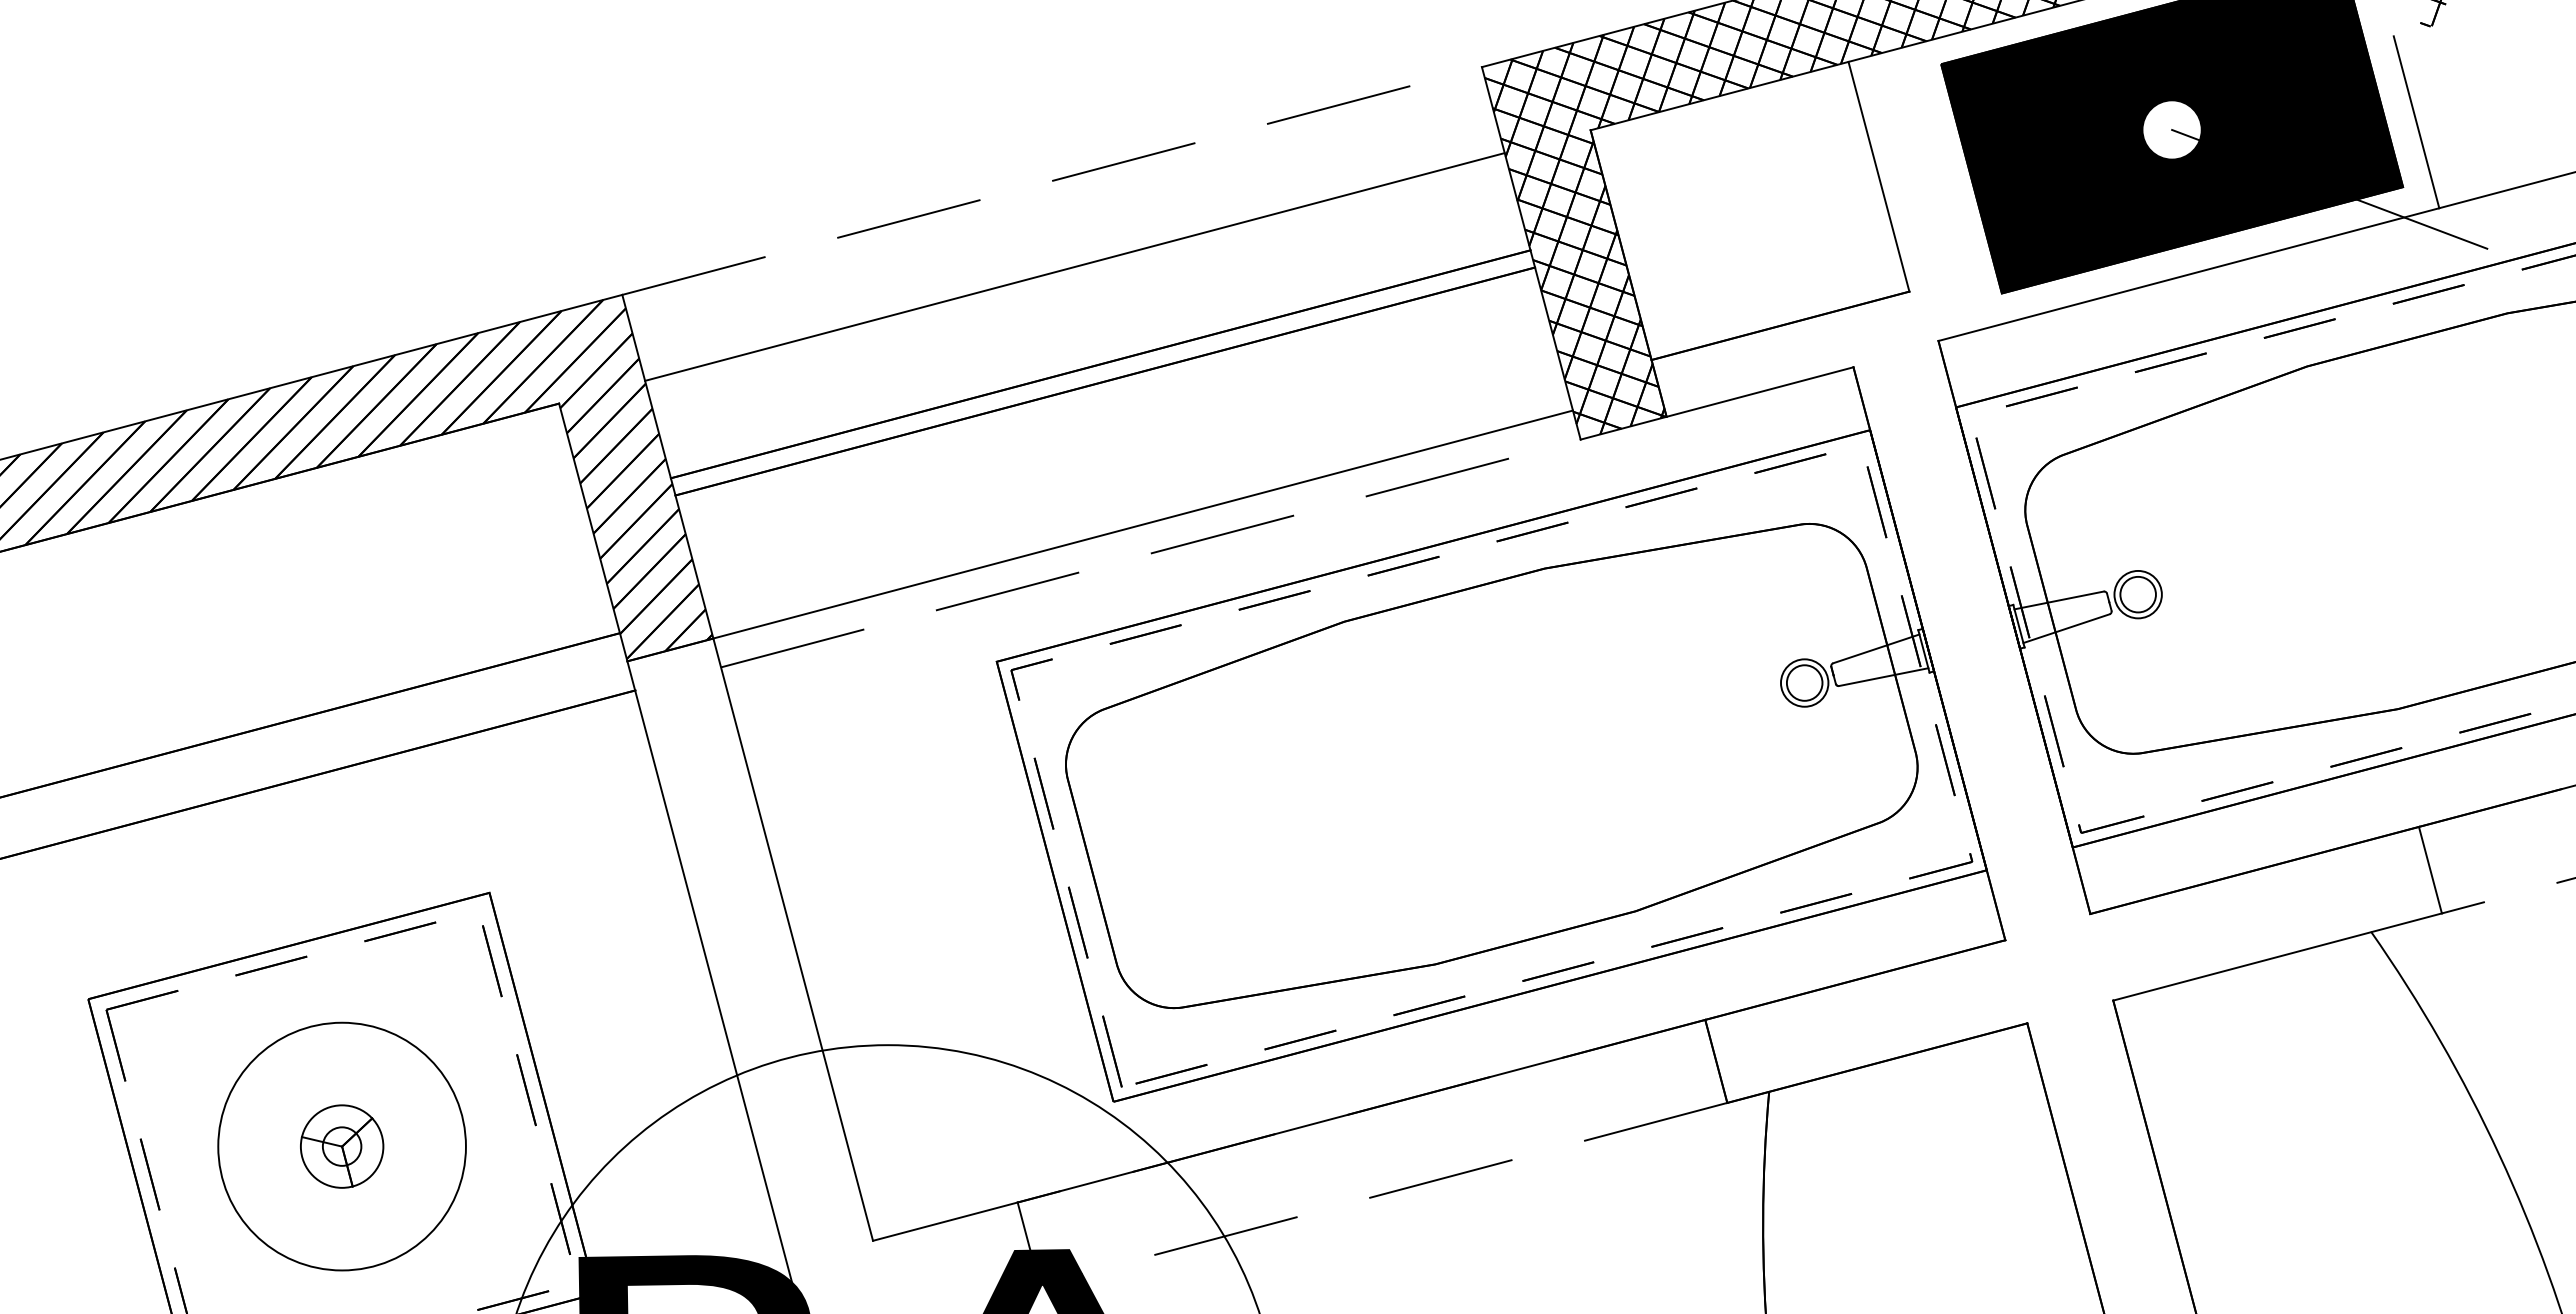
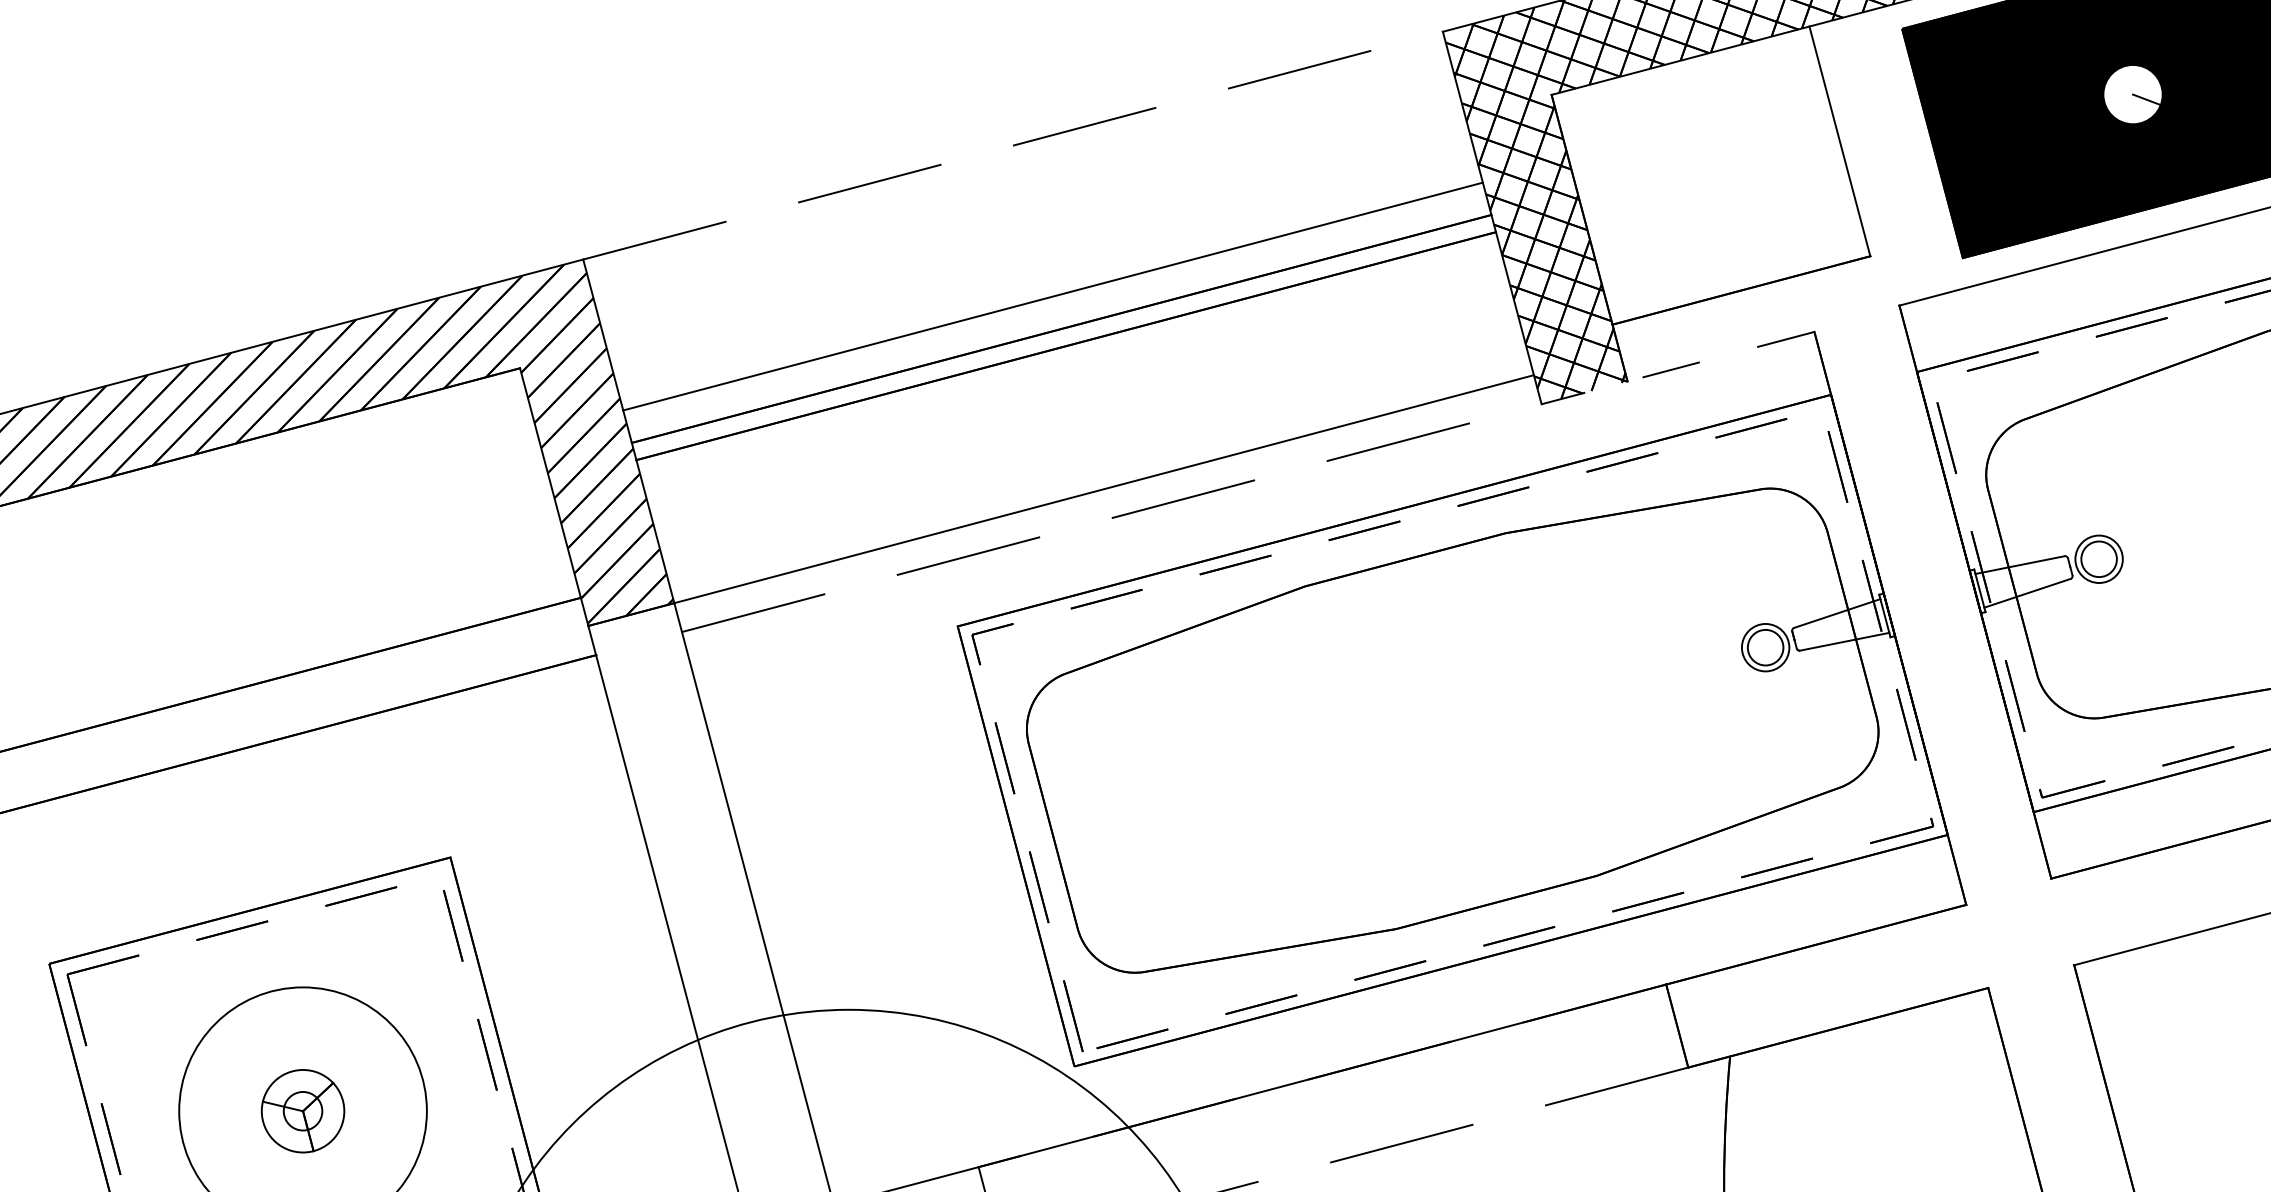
line: (1074, 266) -> (1052, 296), moved
line: (1716, 403) -> (1677, 368), solid -> dashed

